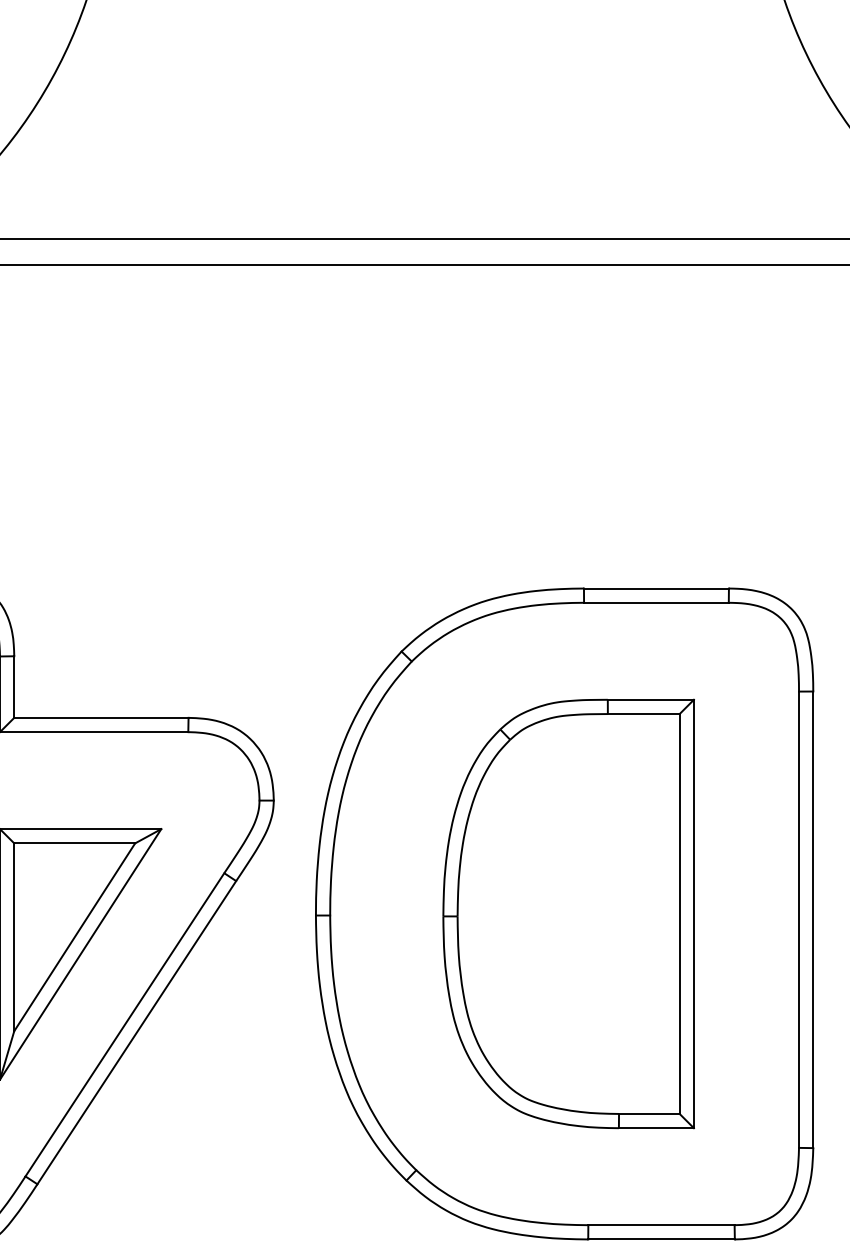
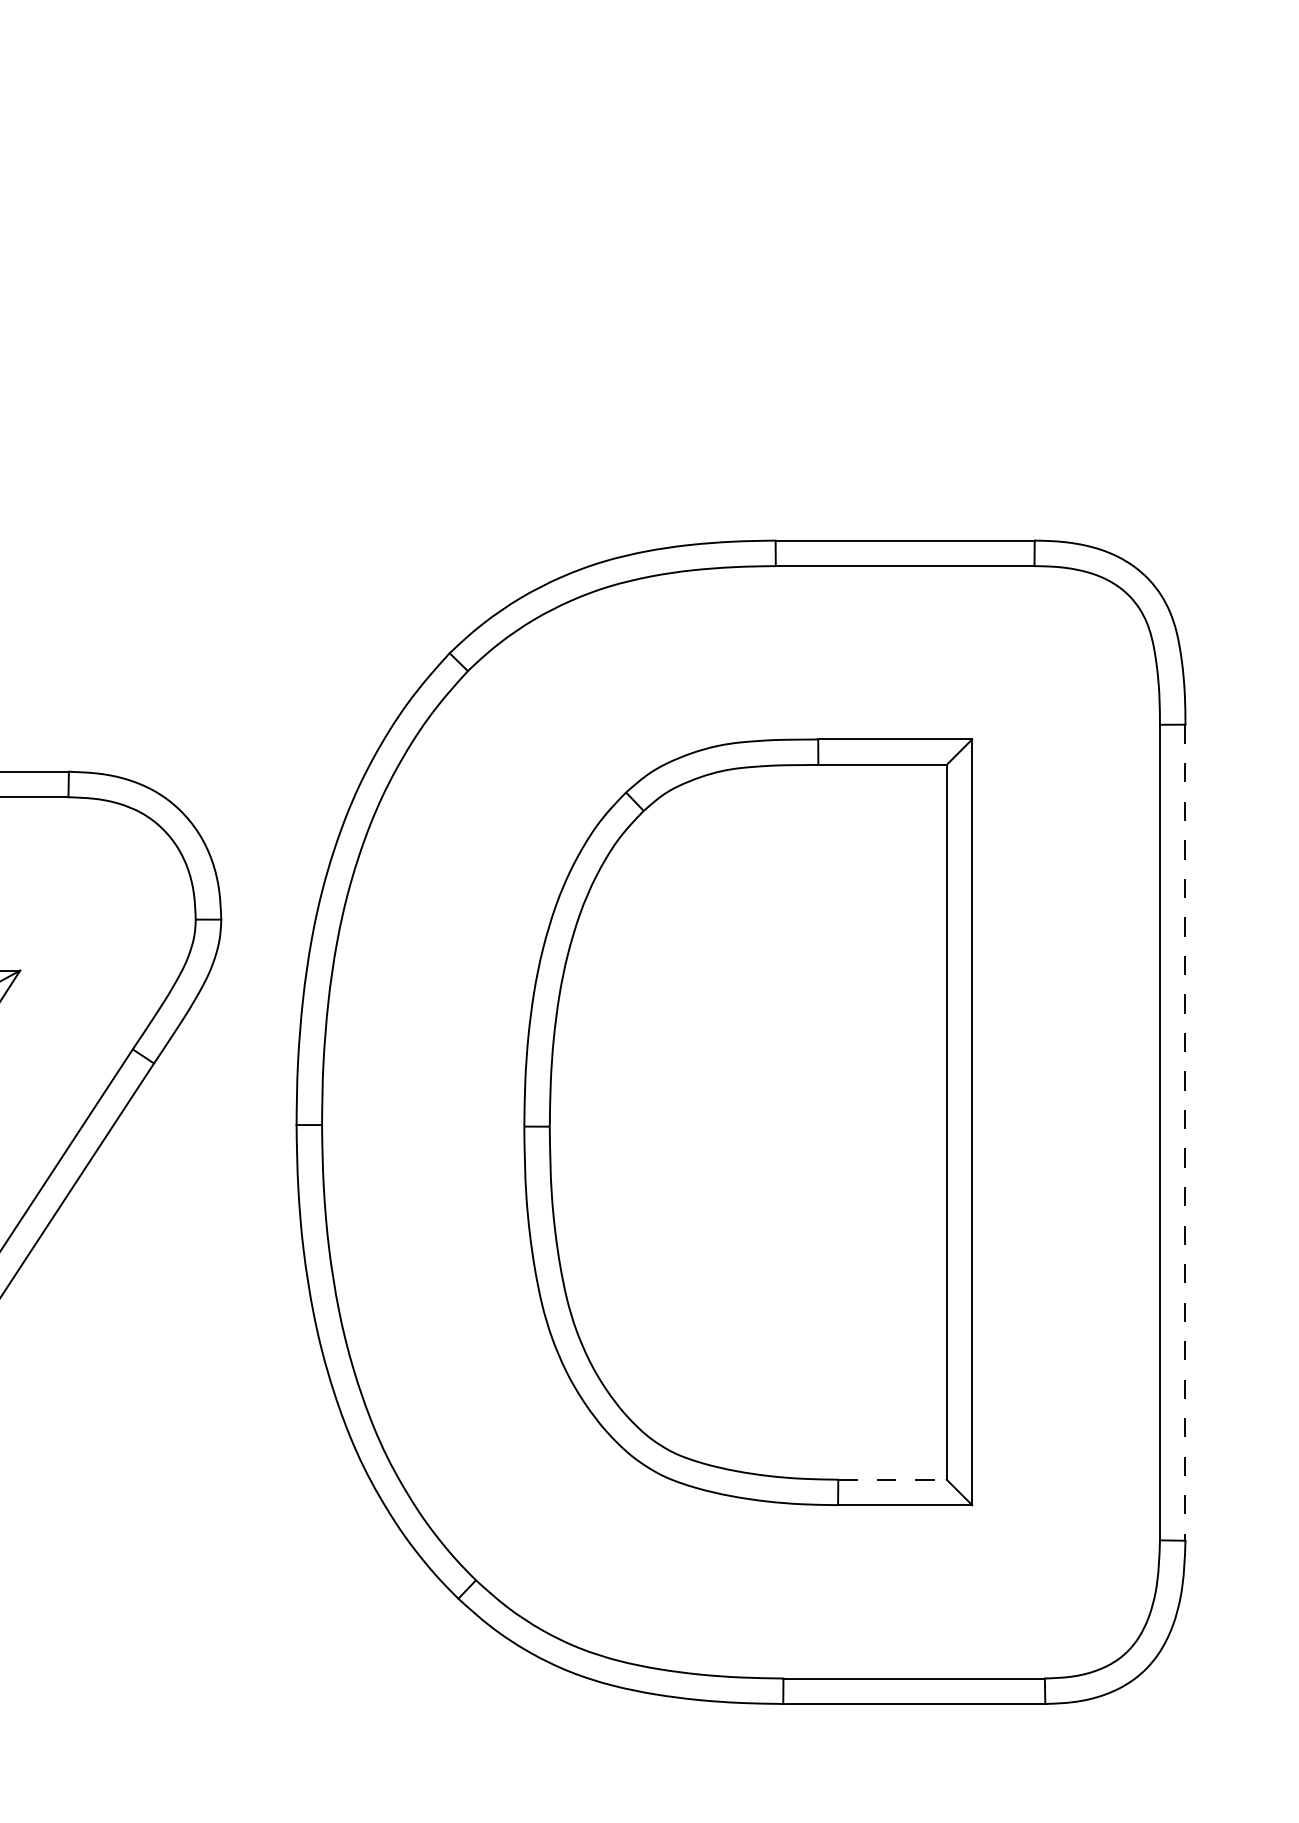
line: (813, 920) -> (1185, 1133), solid -> dashed
line: (649, 1113) -> (892, 1478), solid -> dashed

